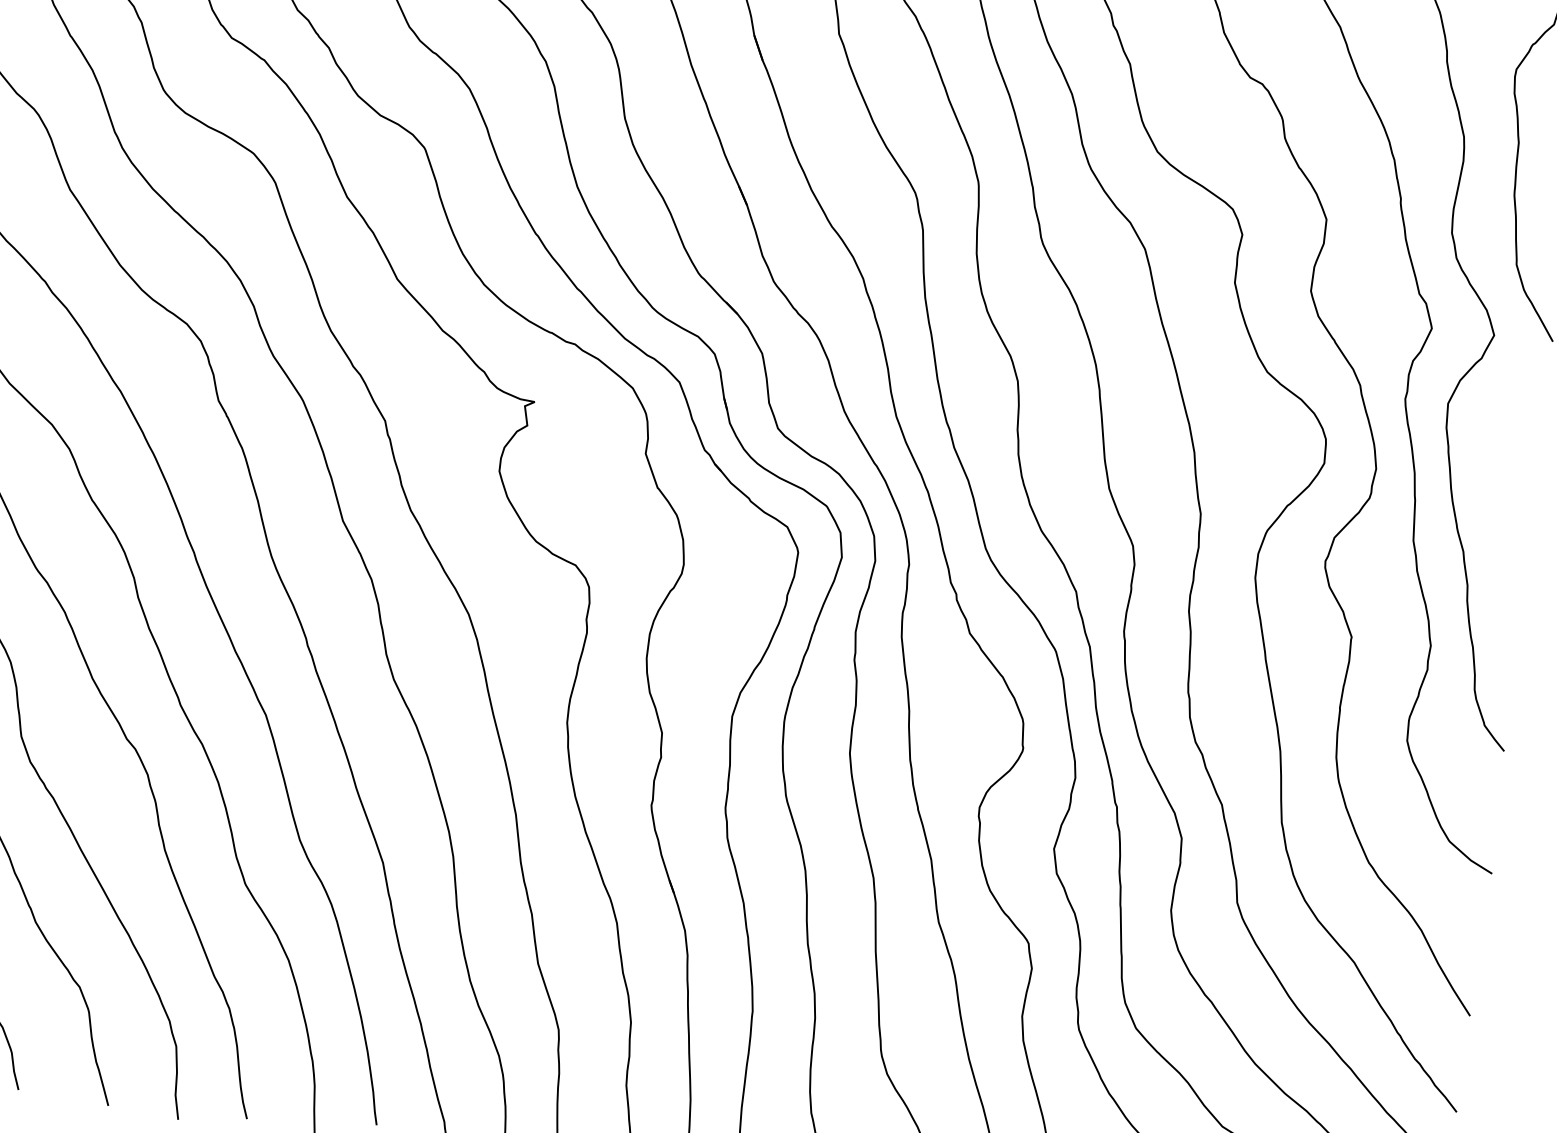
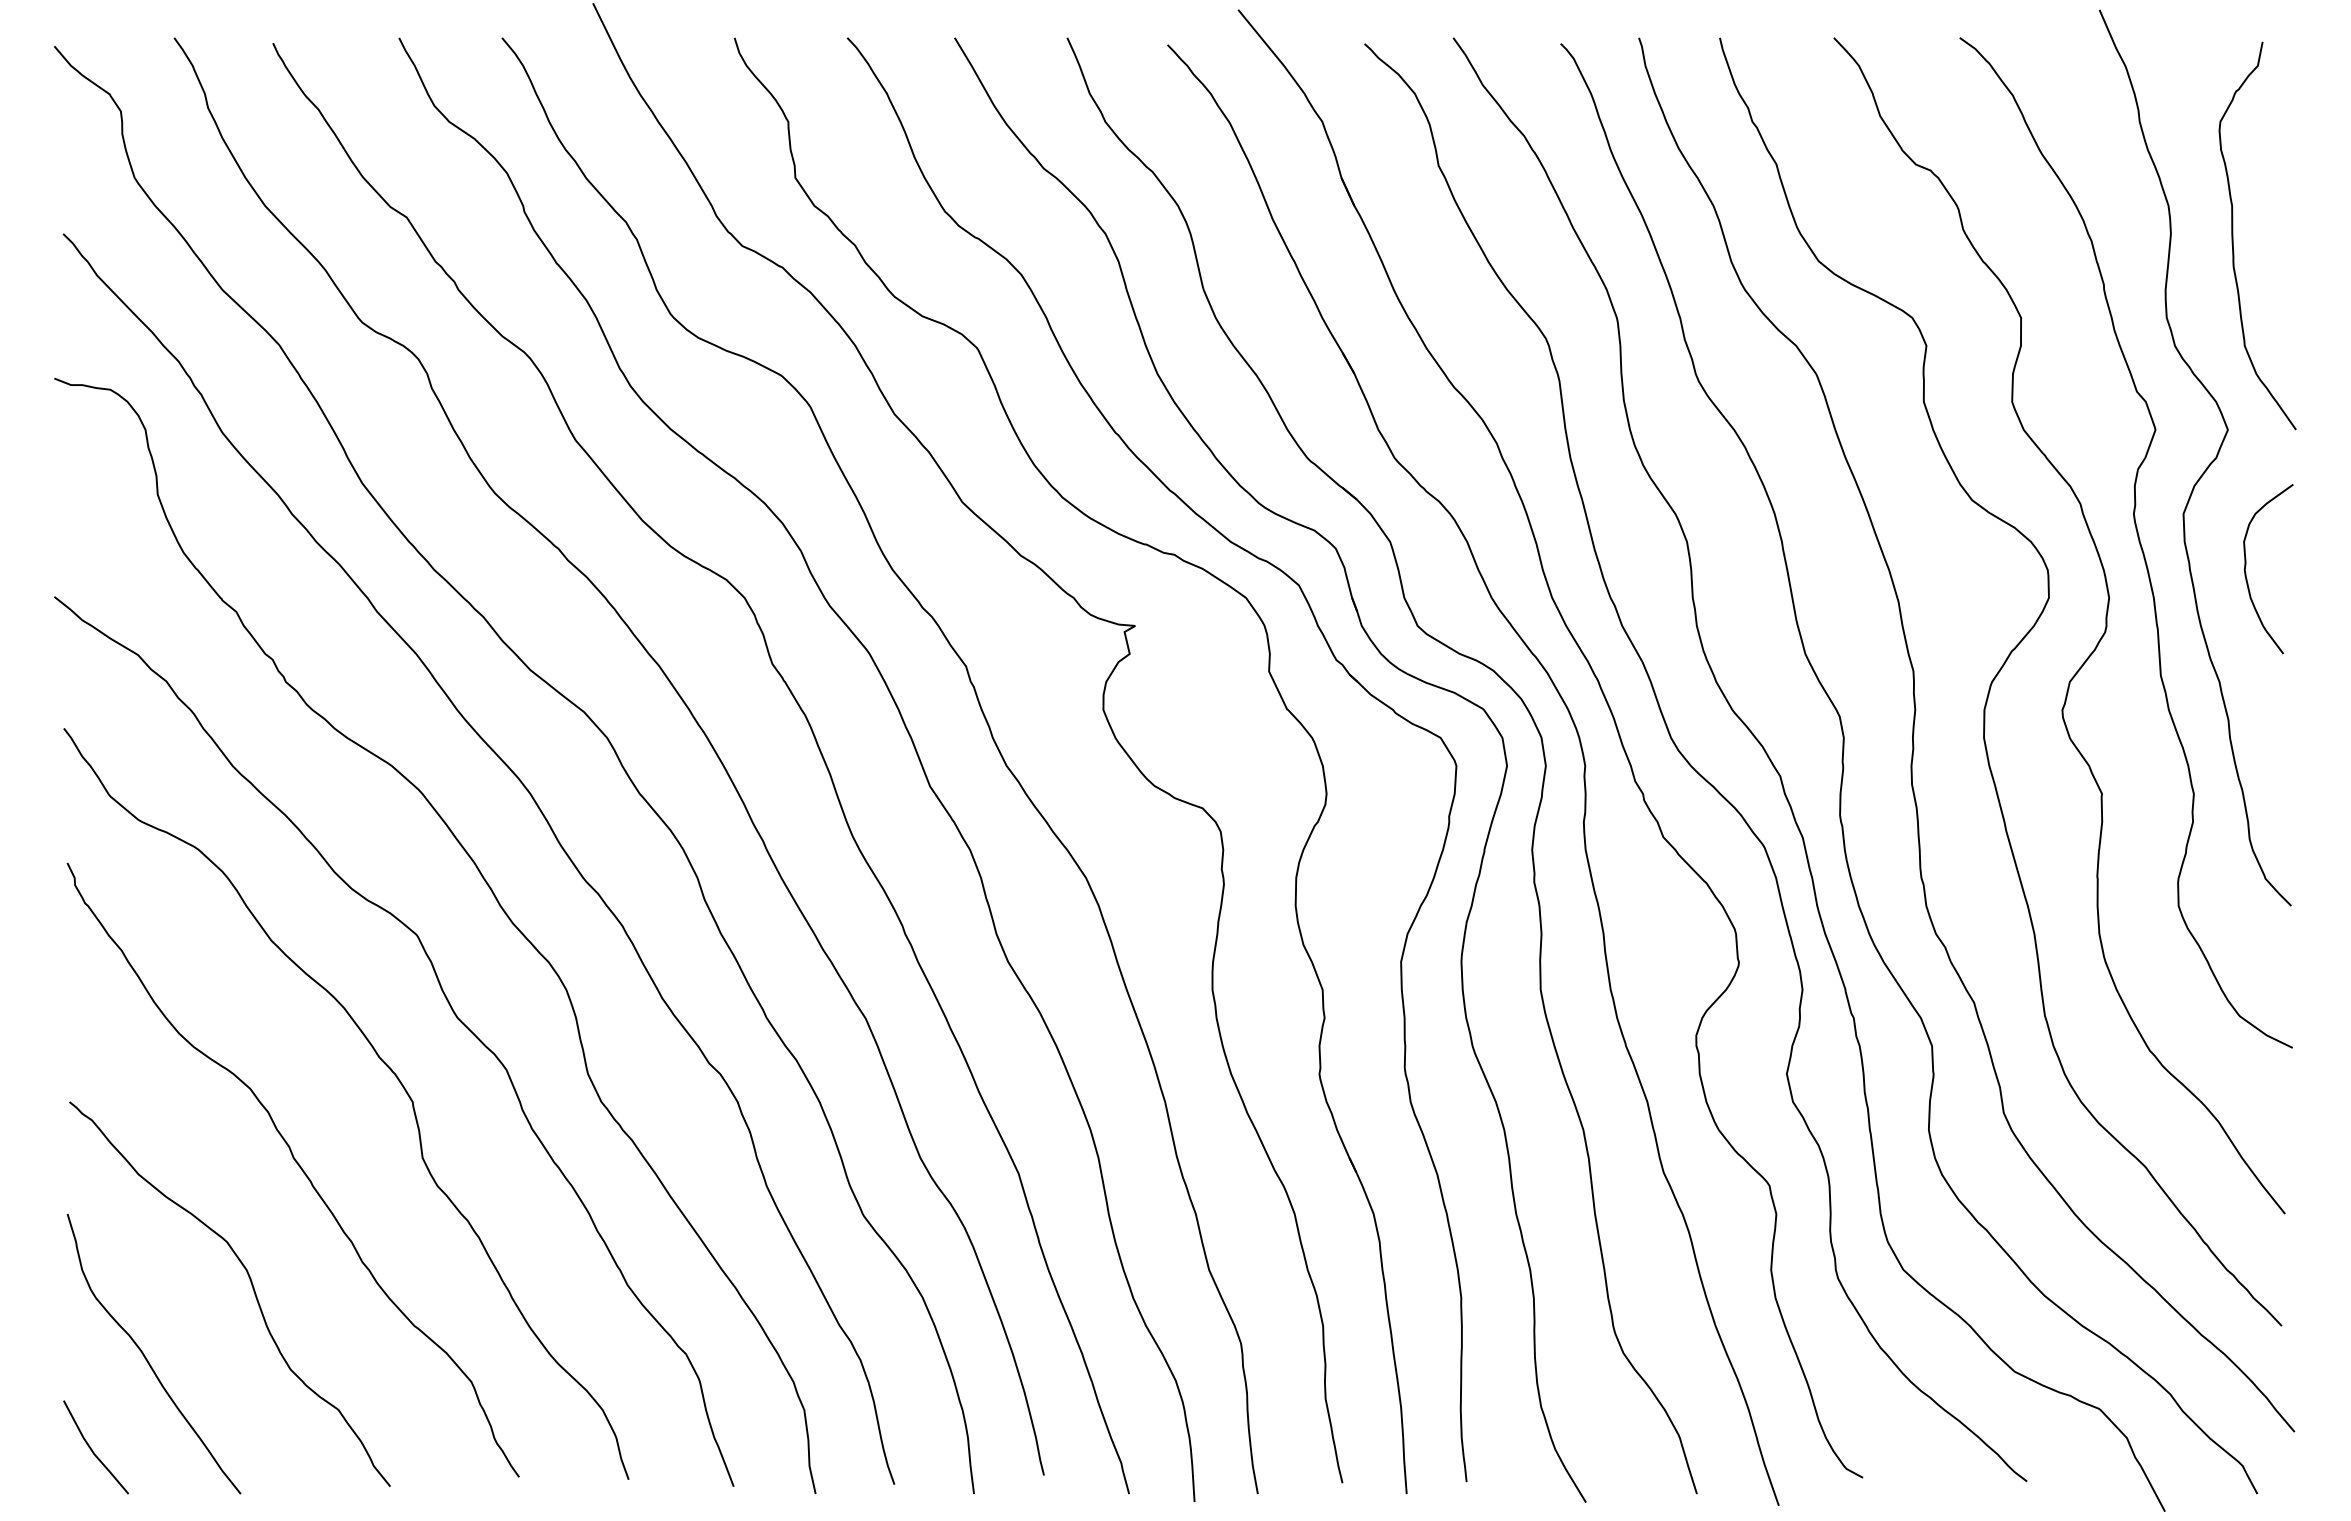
curve: (1497, 454) -> (2246, 566), added

